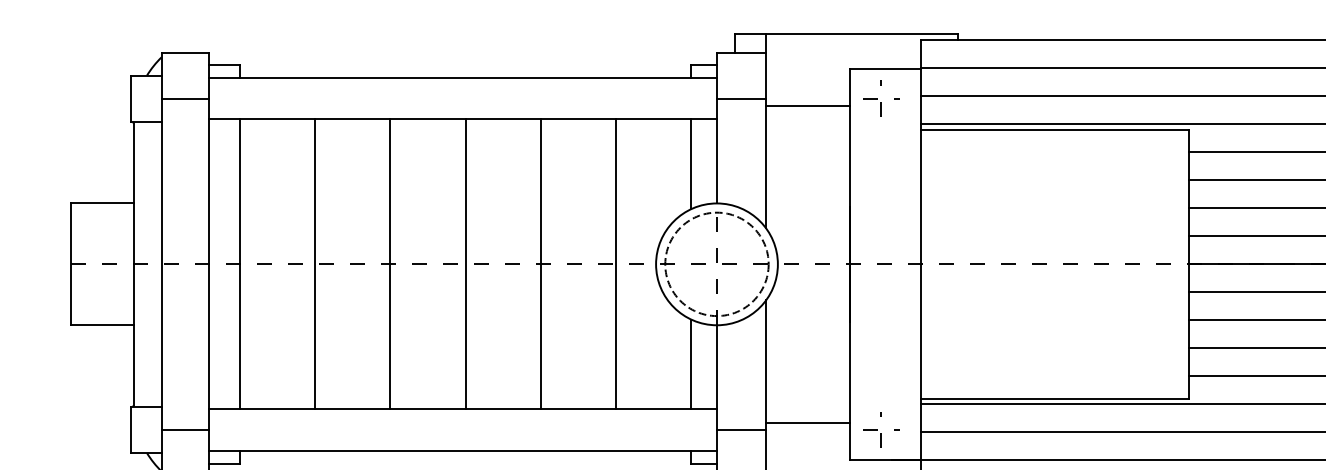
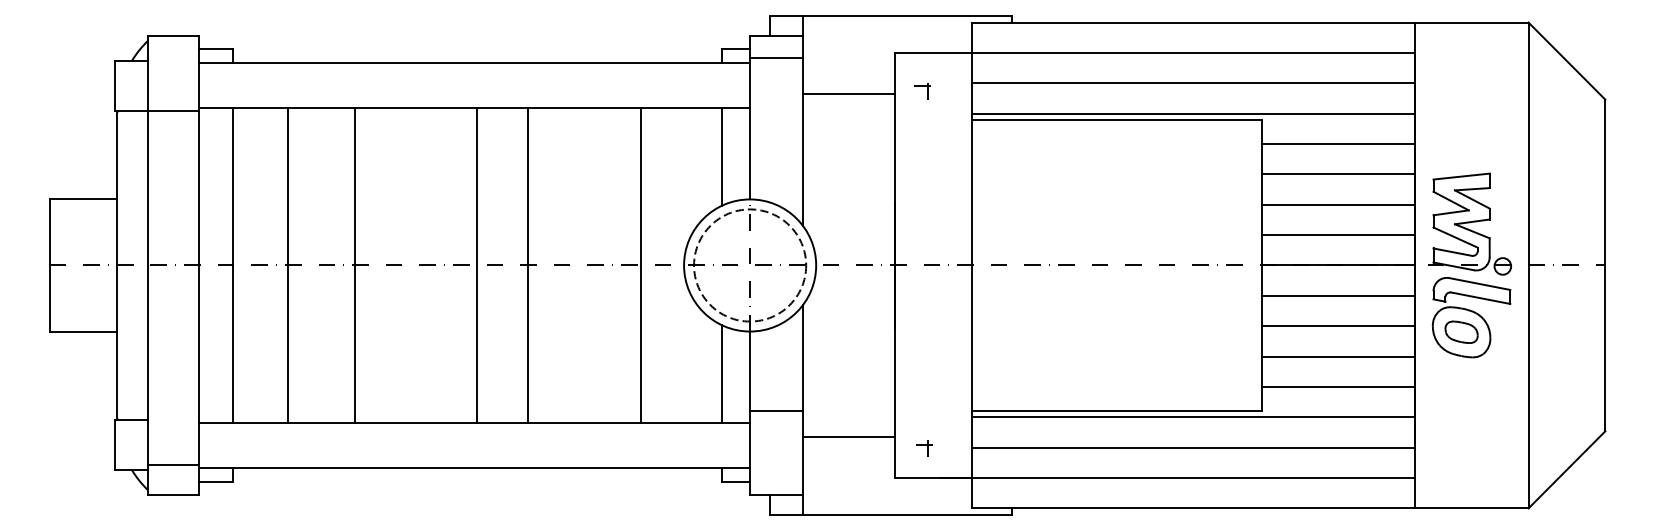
line: (184, 98) -> (172, 110), moved
line: (741, 98) -> (776, 57), moved
part: (880, 98) -> (927, 85), size x0.7
line: (315, 264) -> (288, 265), moved
line: (389, 264) -> (354, 265), moved
line: (540, 264) -> (527, 265), moved
part: (880, 429) -> (927, 444), size x0.6
line: (184, 430) -> (172, 465), moved
line: (741, 430) -> (776, 411), moved

